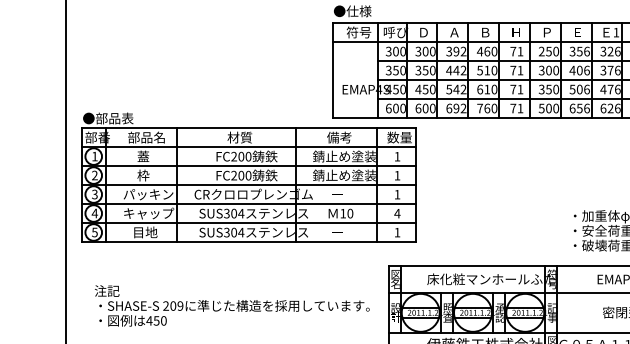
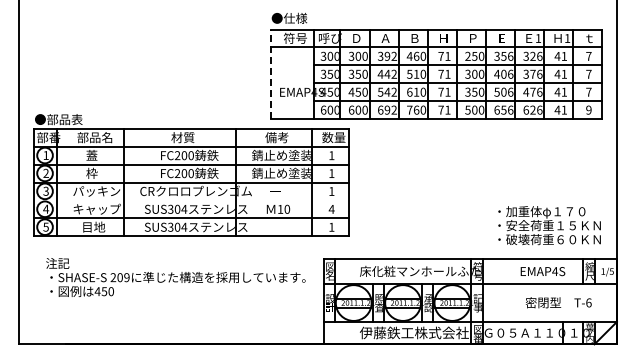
line: (332, 70) -> (270, 74), solid -> dashed
line: (248, 204) -> (191, 200), removed
text: (231, 305) -> (175, 277), moved

